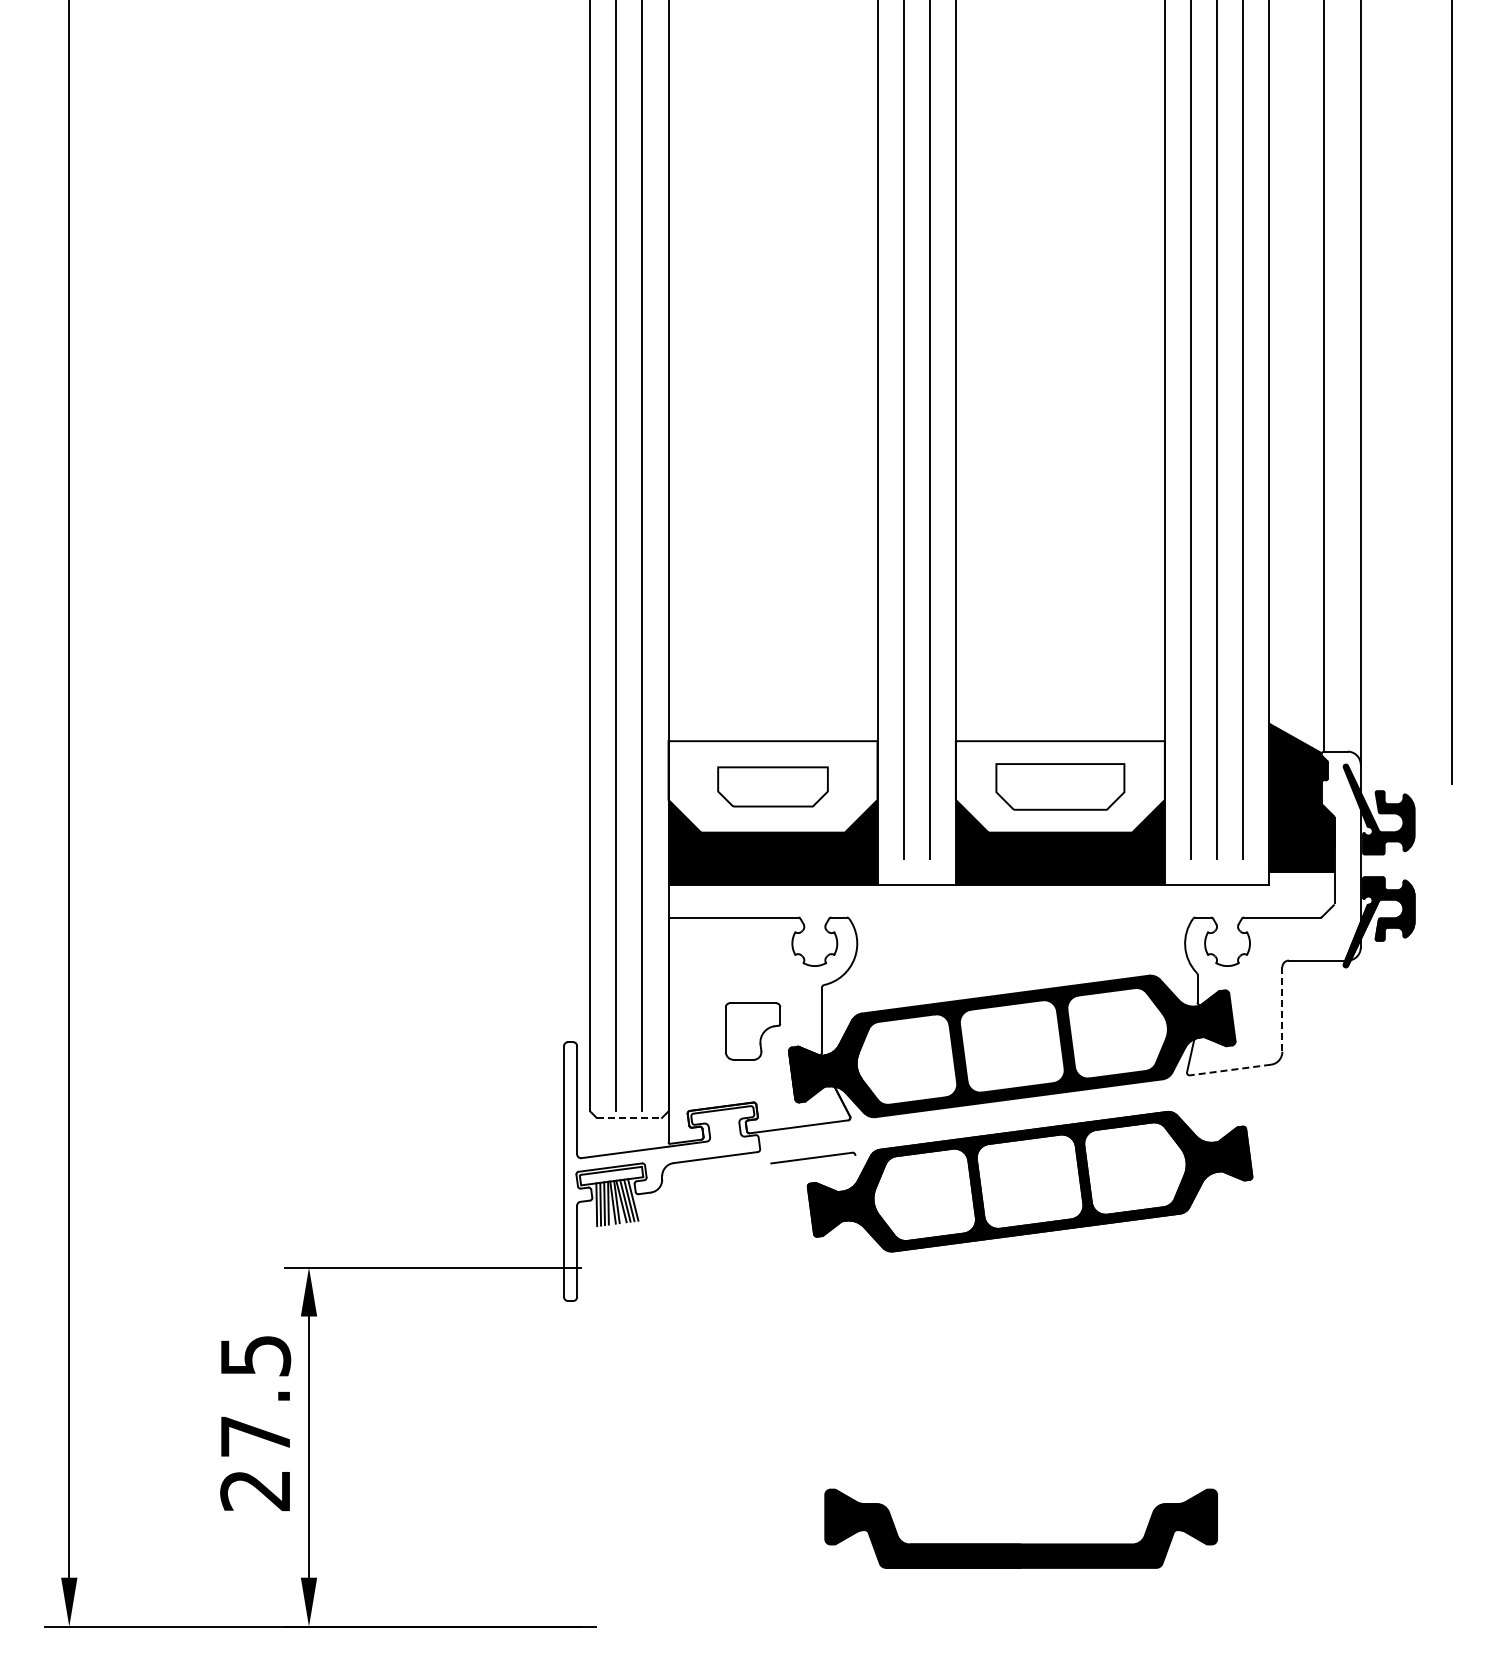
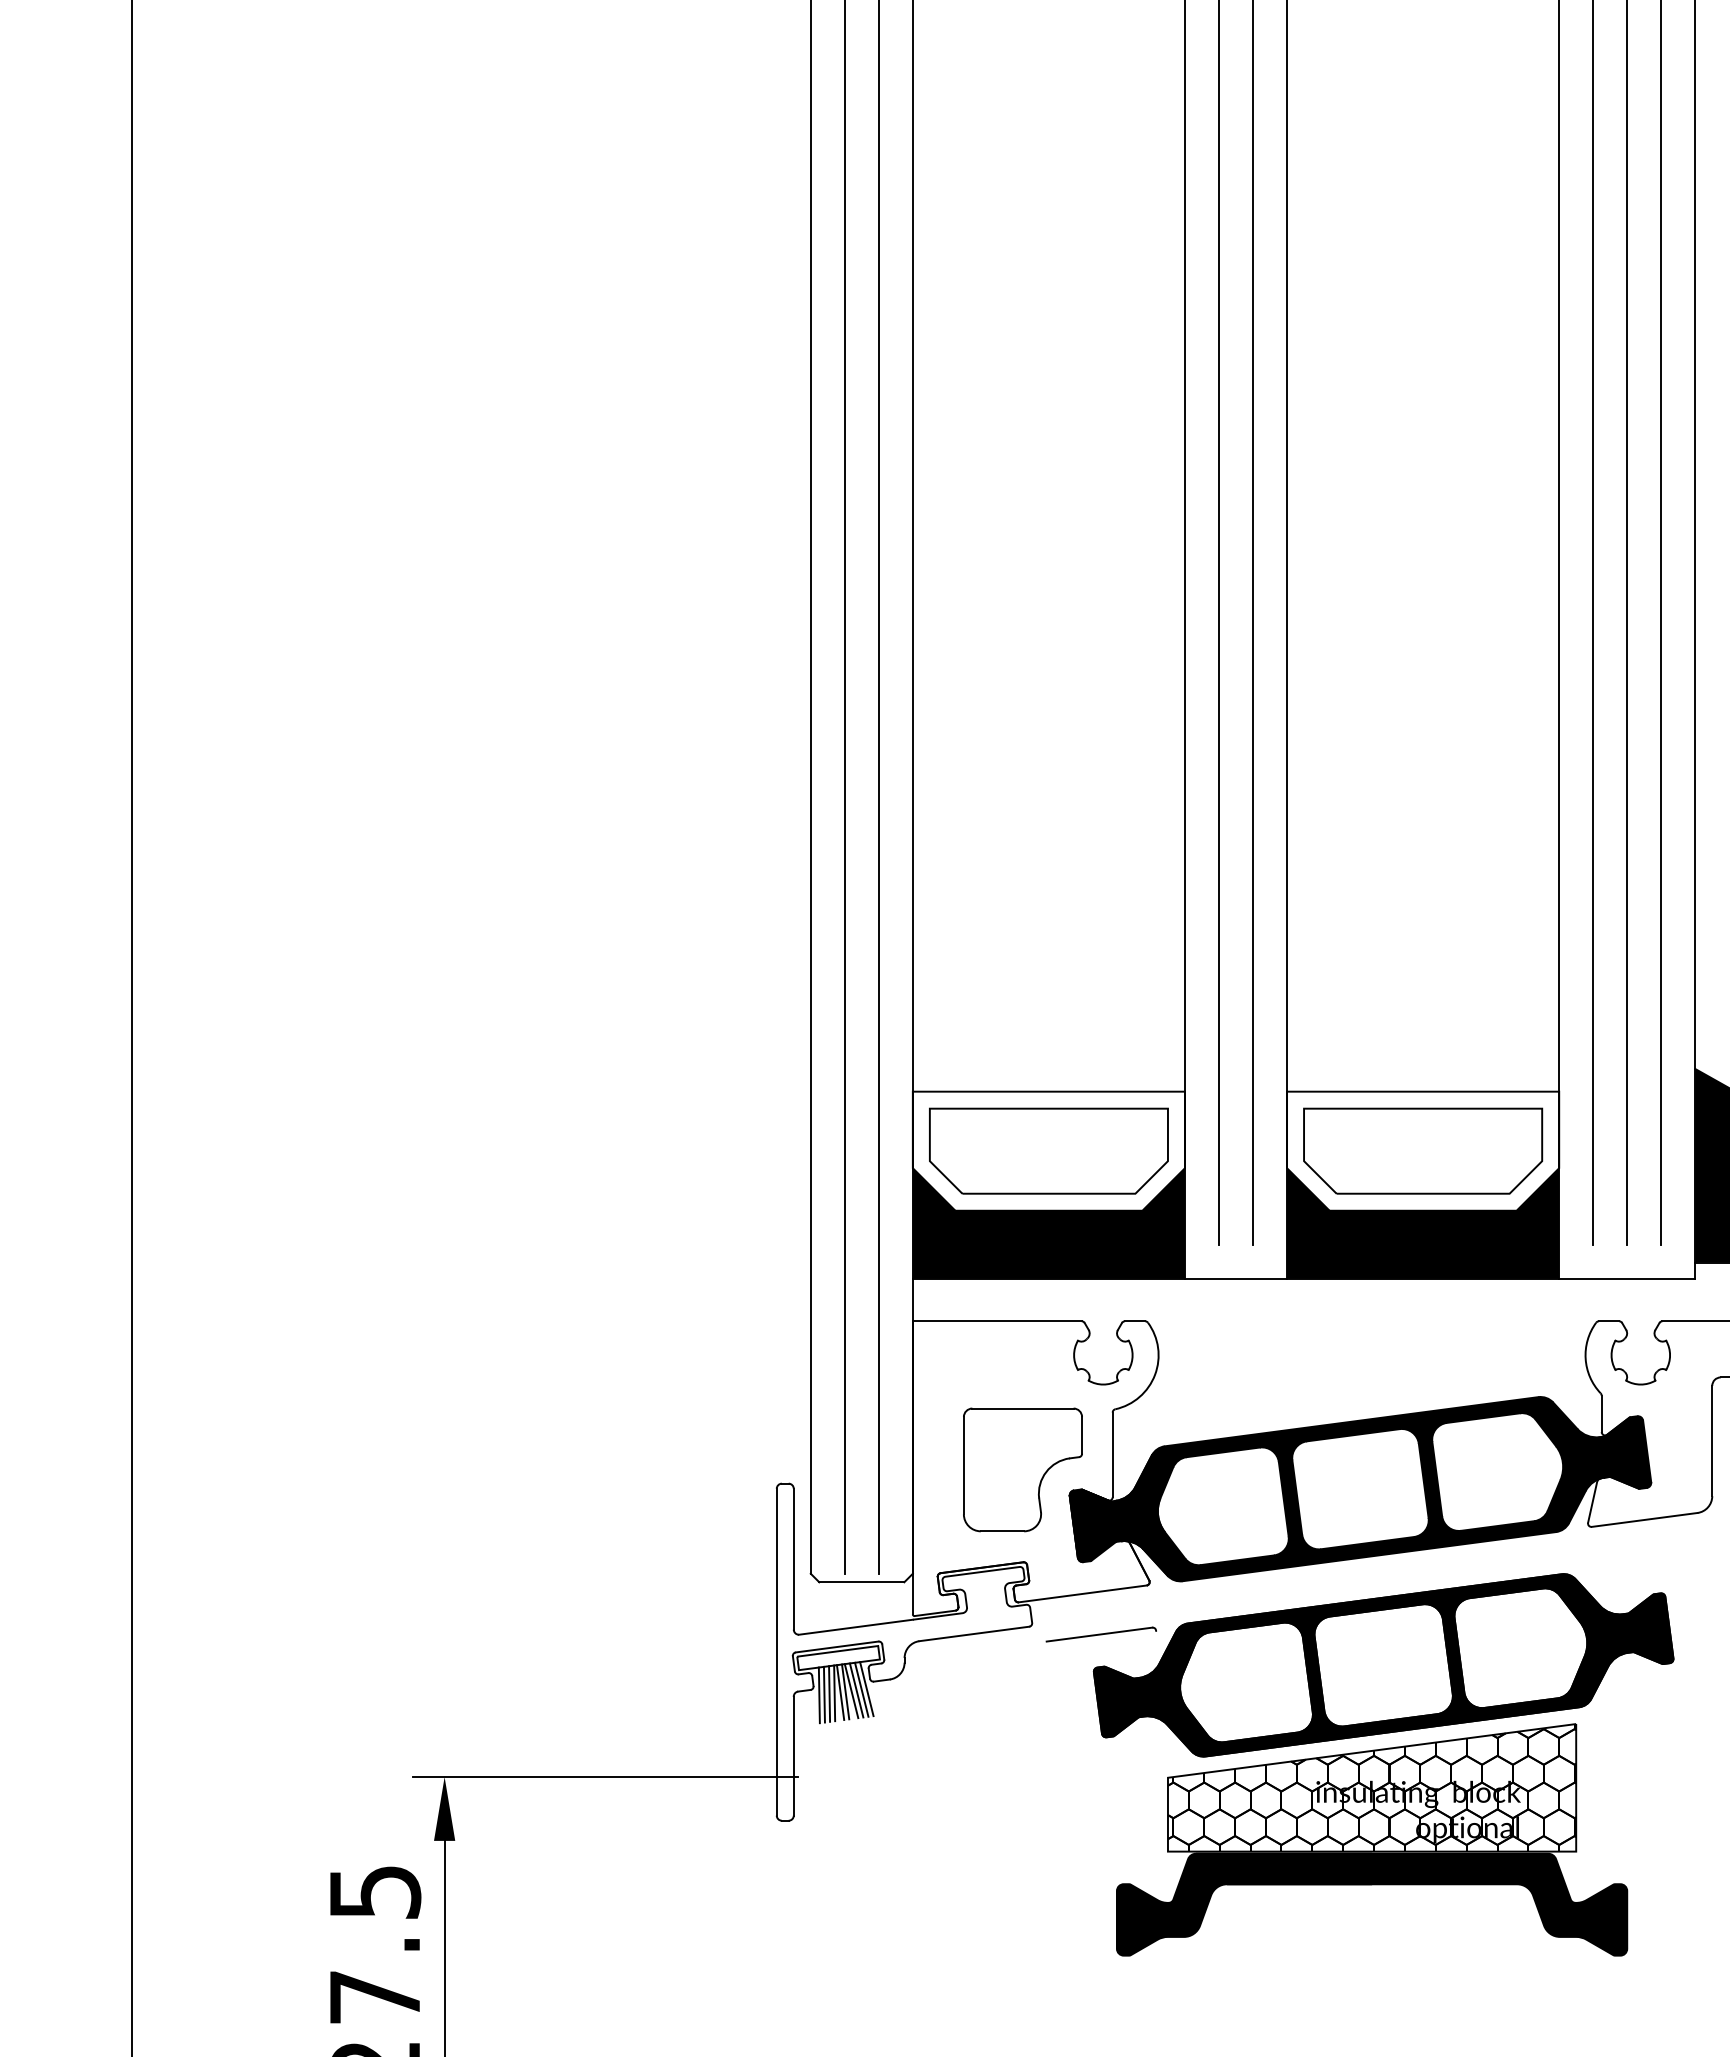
part: (772, 786) -> (1048, 1150), size x1.67
part: (1060, 786) -> (1423, 1150), size x1.43
line: (1282, 1009) -> (1712, 1441), dashed -> solid
part: (752, 1031) -> (1022, 1469), size x1.67
line: (1230, 1070) -> (1644, 1520), dashed -> solid
line: (629, 1117) -> (861, 1581), dashed -> solid
part: (1020, 1315) -> (1371, 1839), added

